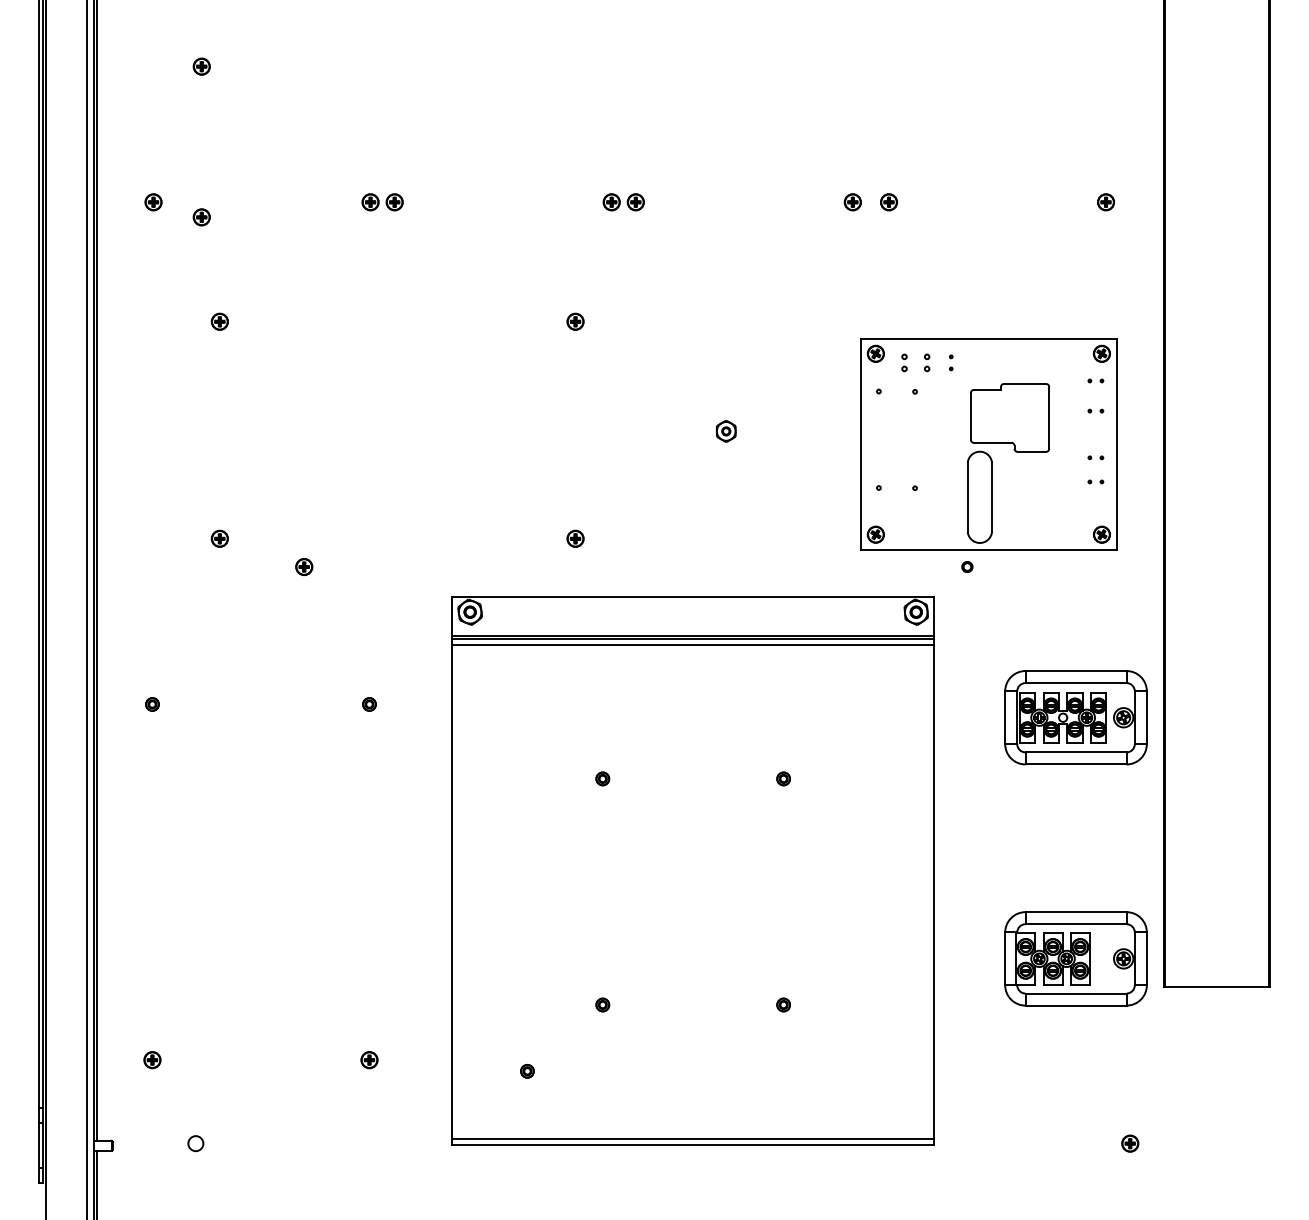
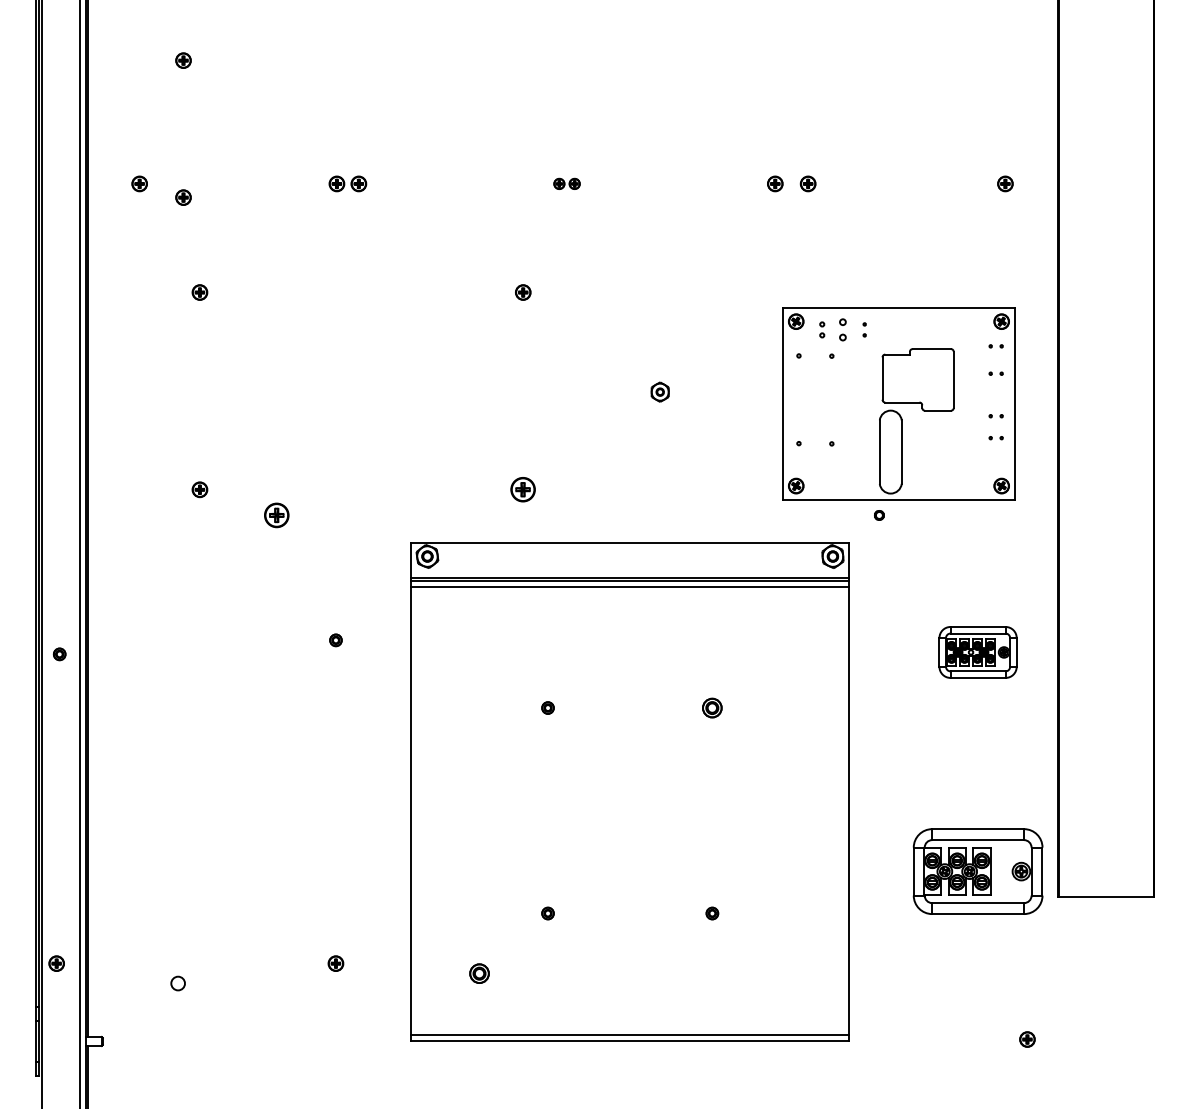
part: (623, 201) -> (566, 183), size x0.7
part: (926, 362) -> (842, 329), size x1.4
part: (575, 538) -> (523, 489), size x1.6
part: (304, 567) -> (276, 515), size x1.6
part: (152, 704) -> (59, 654), moved
part: (1075, 717) -> (977, 652), size x0.6
part: (783, 778) -> (712, 707), size x1.6
part: (152, 1059) -> (56, 963), moved
part: (527, 1070) -> (479, 973), size x1.6
circle: (195, 1143) -> (177, 983), moved

